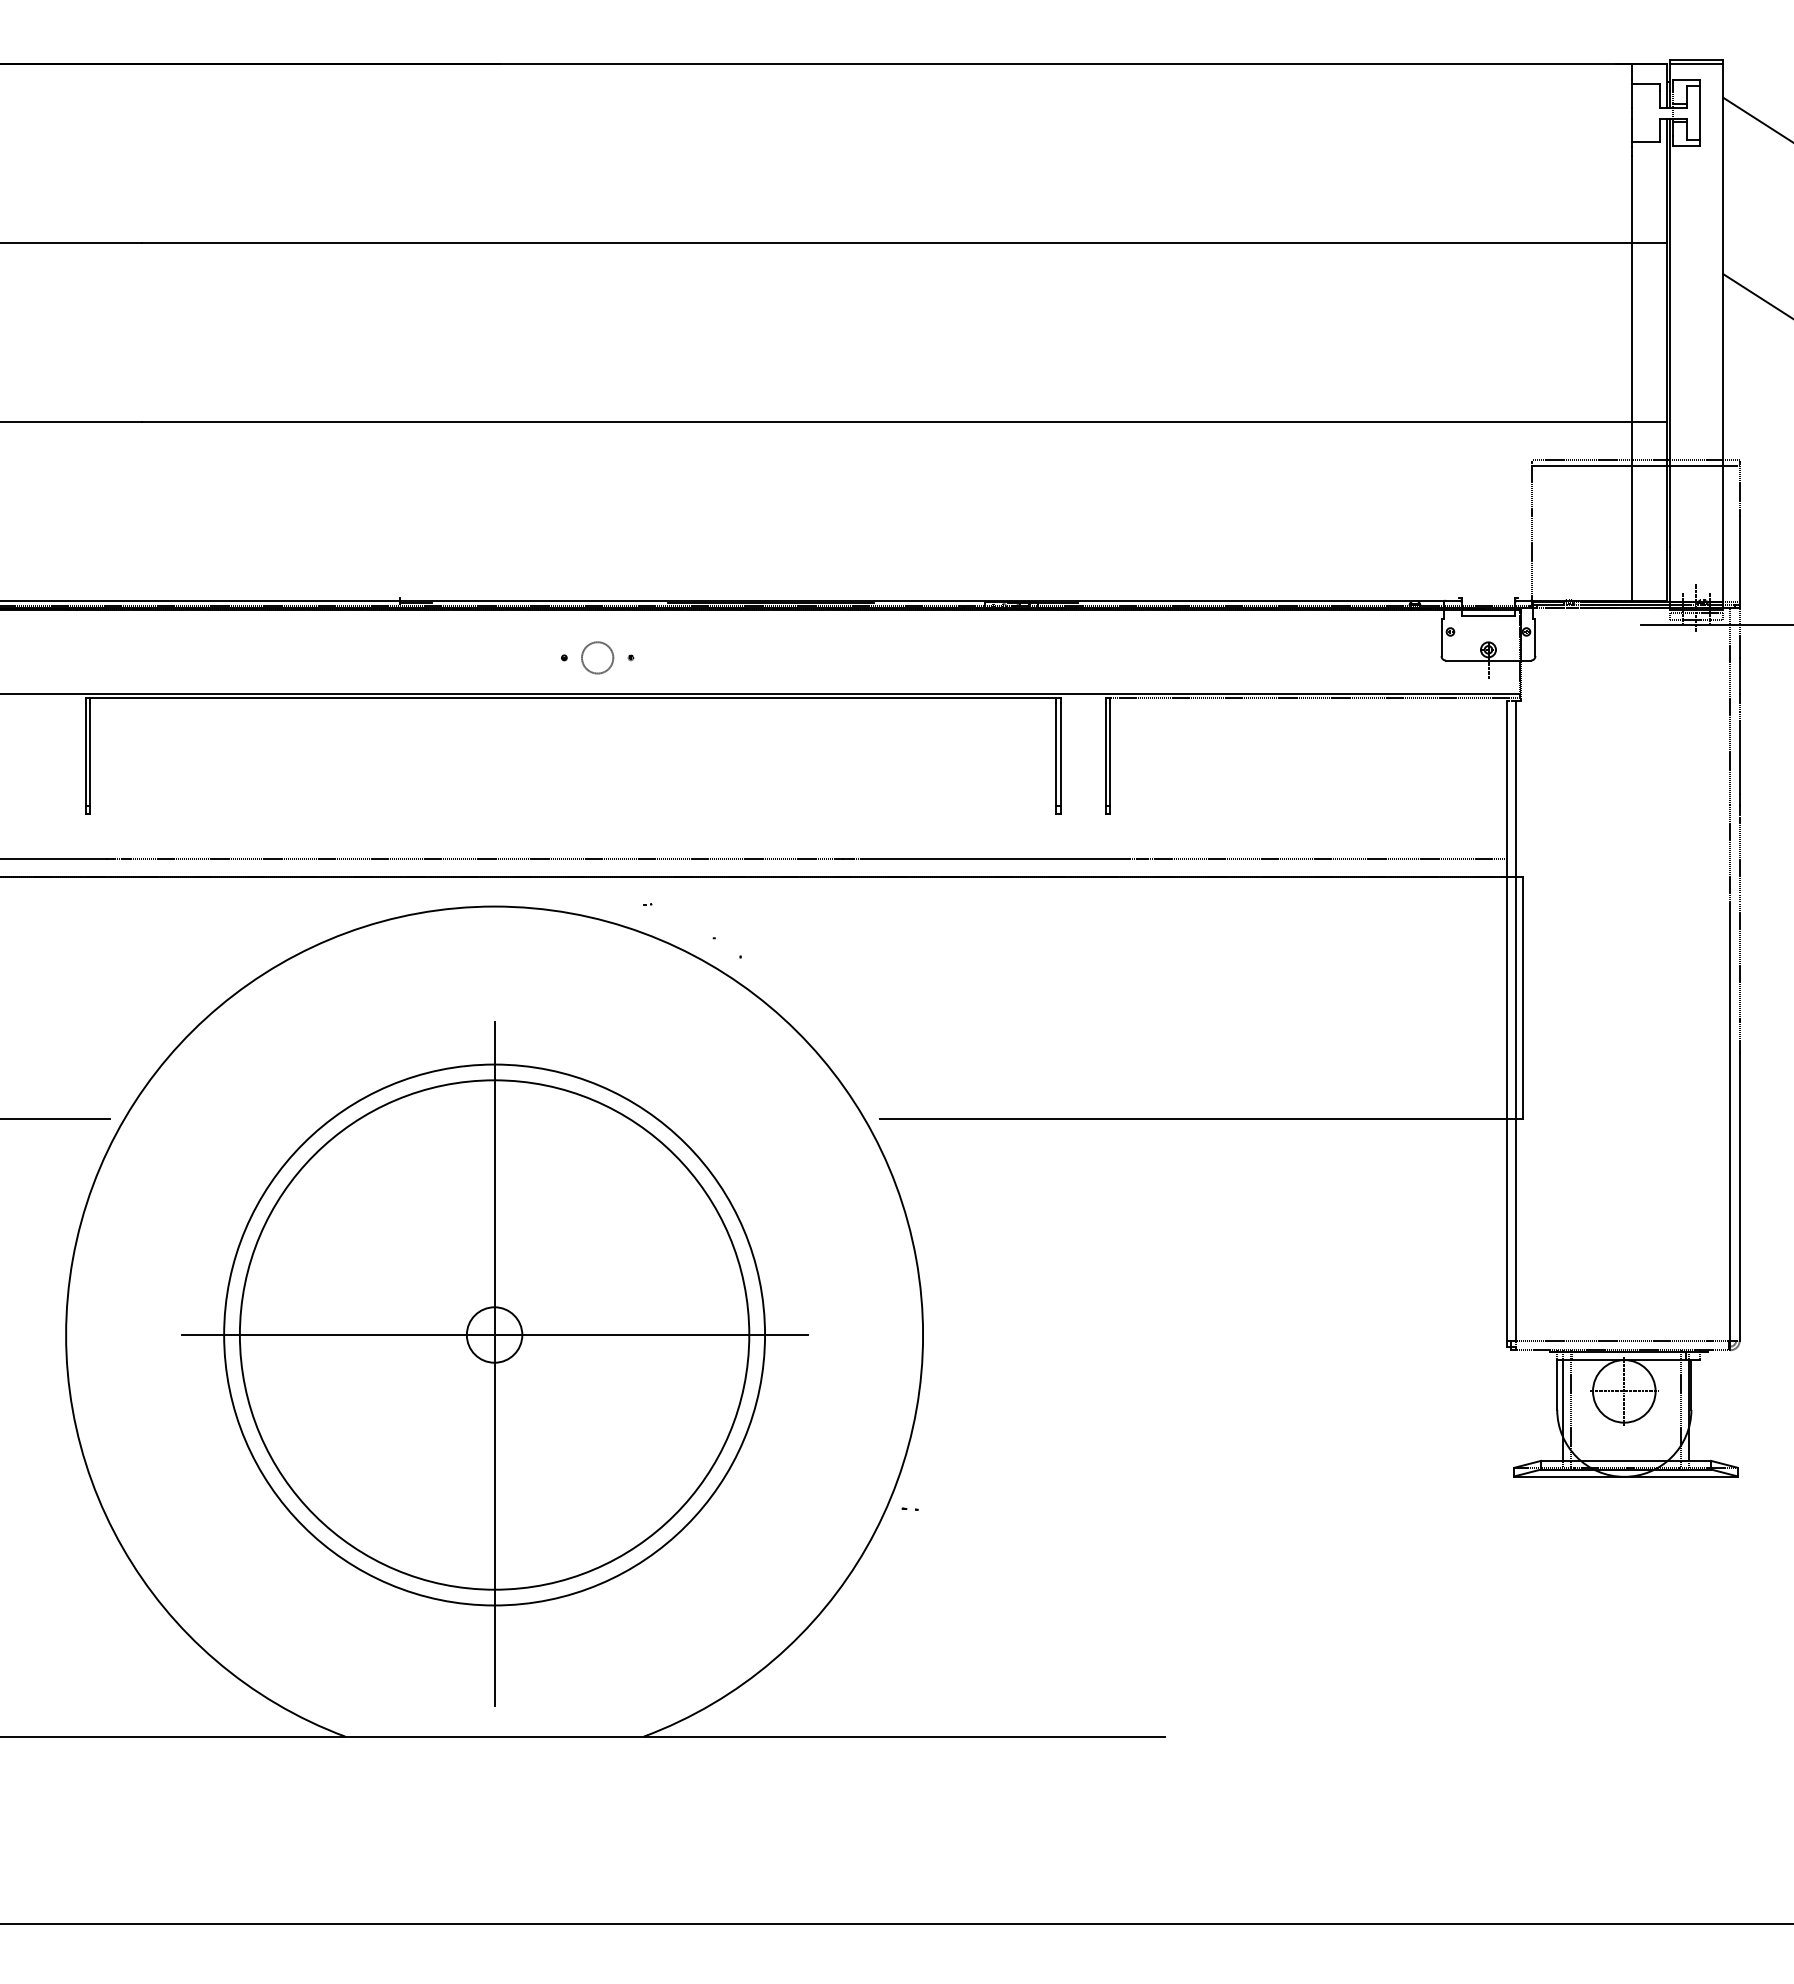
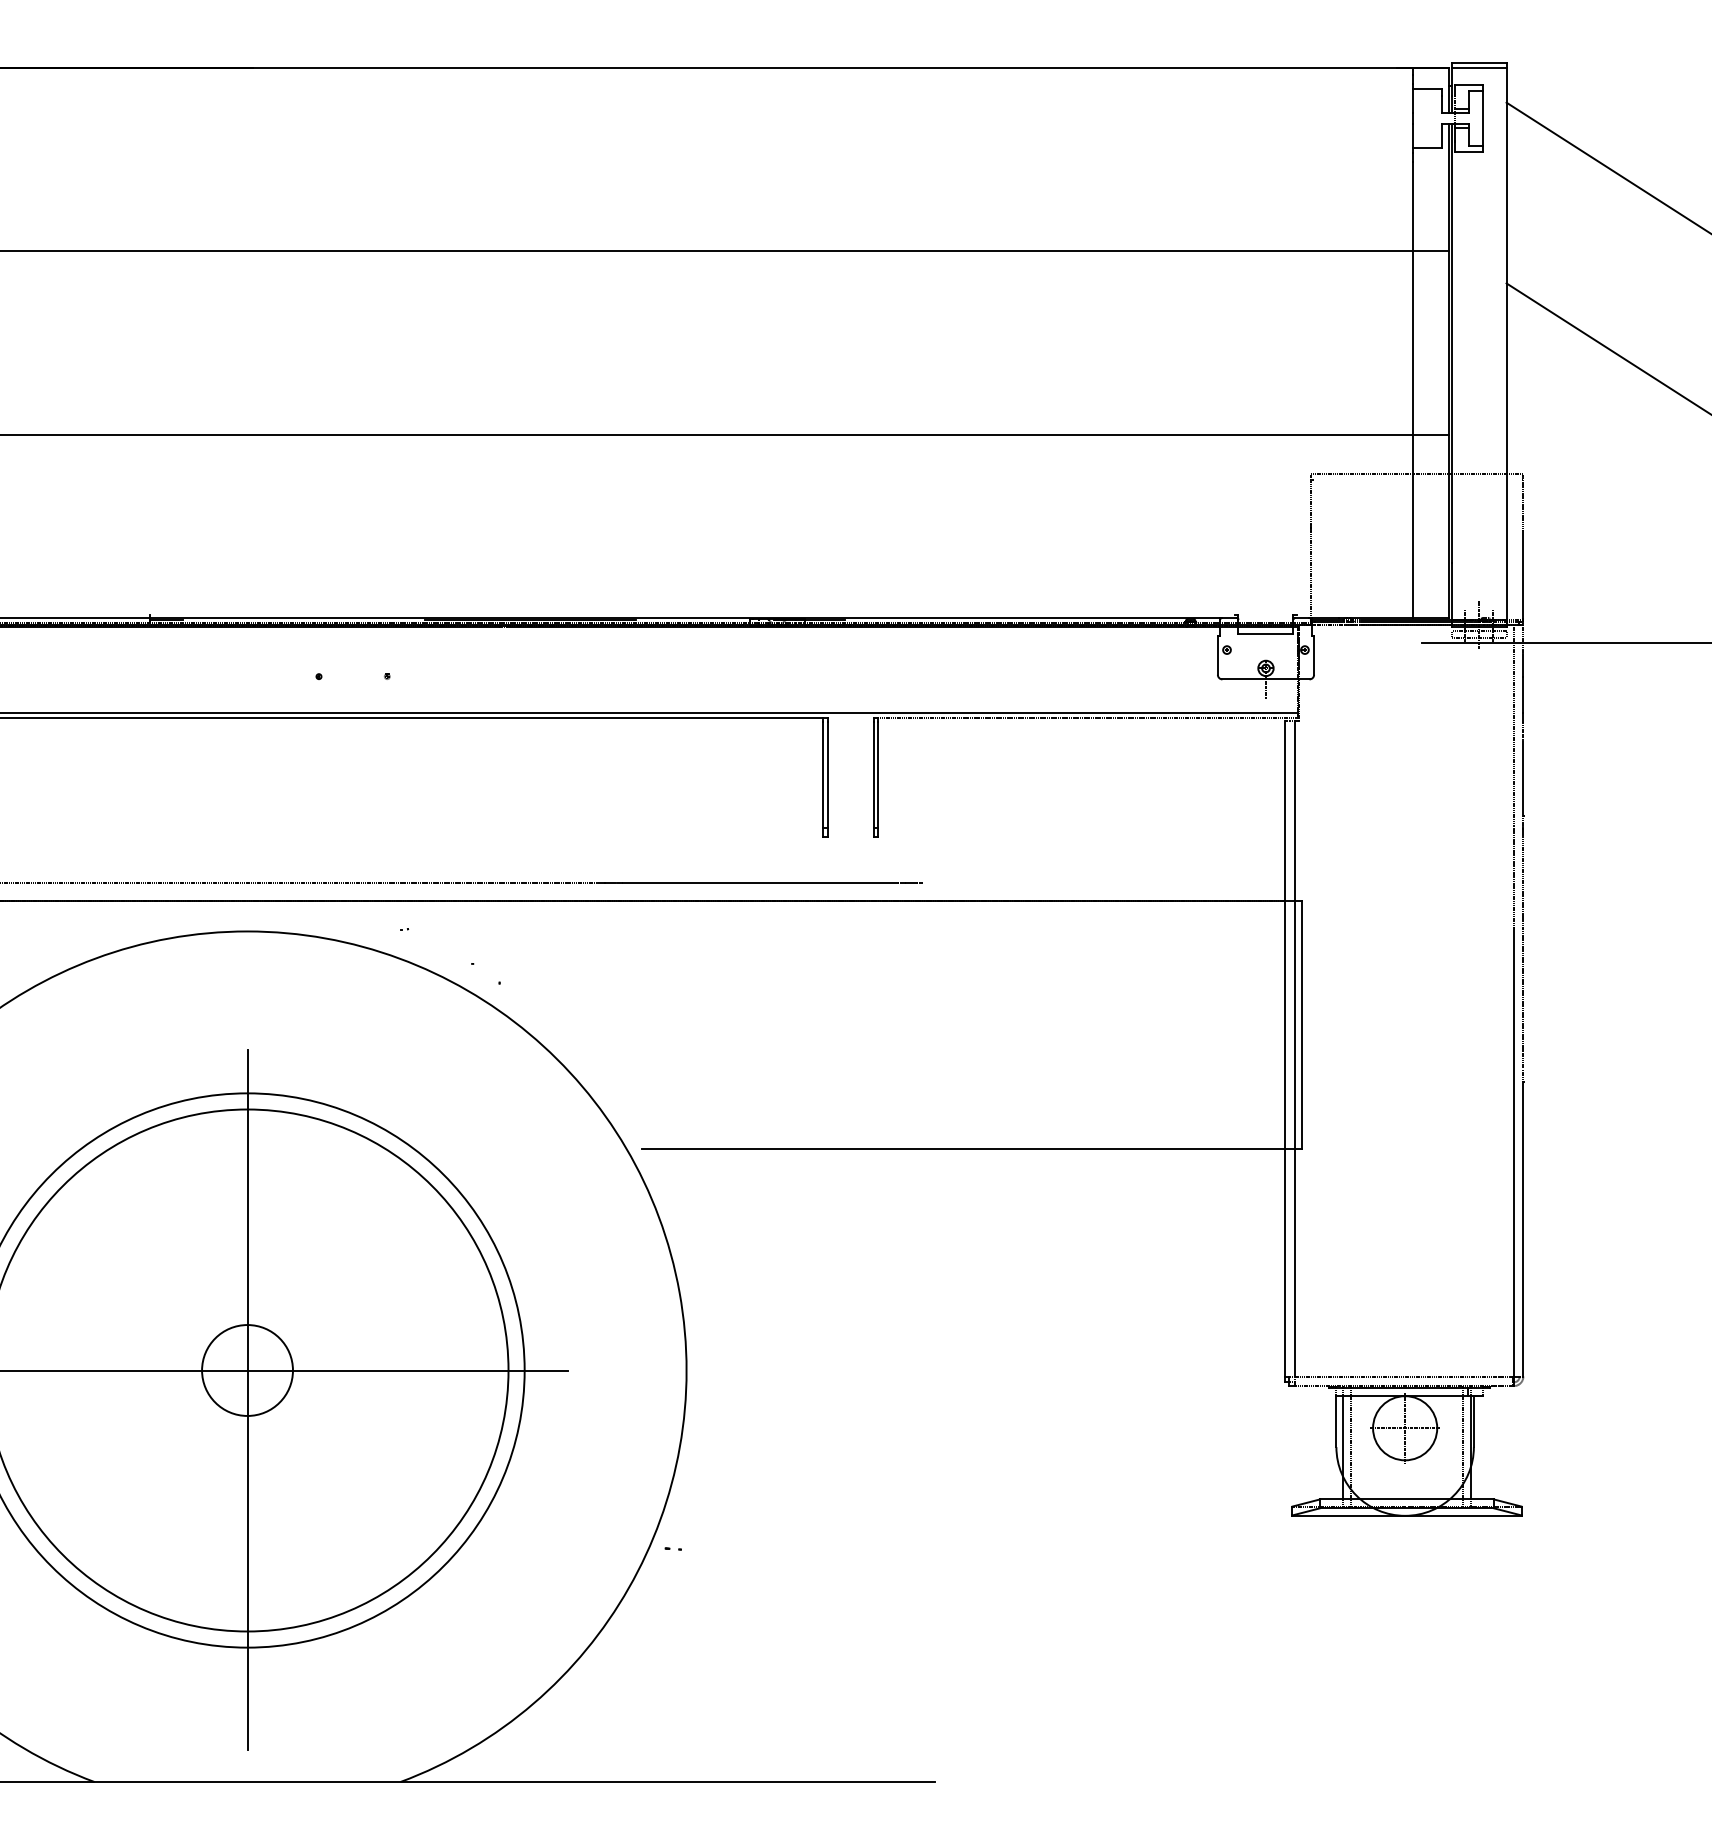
line: (1635, 466) -> (1416, 480), removed
part: (597, 657) -> (352, 676), removed
line: (1330, 859) -> (1104, 883), removed
circle: (494, 1334) -> (247, 1369), size x1.6

